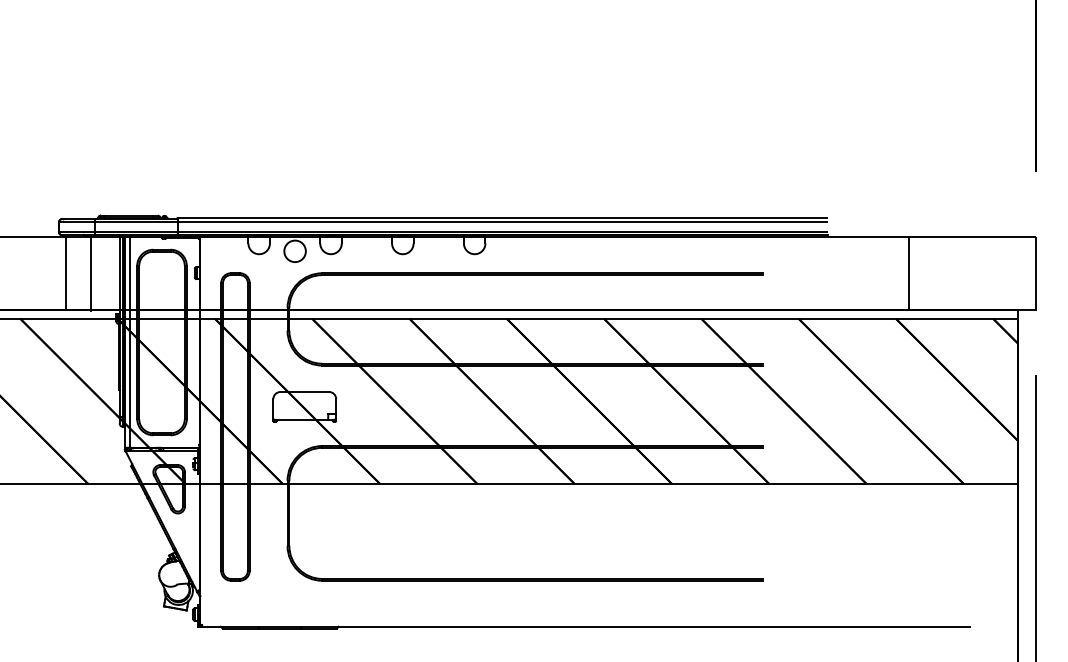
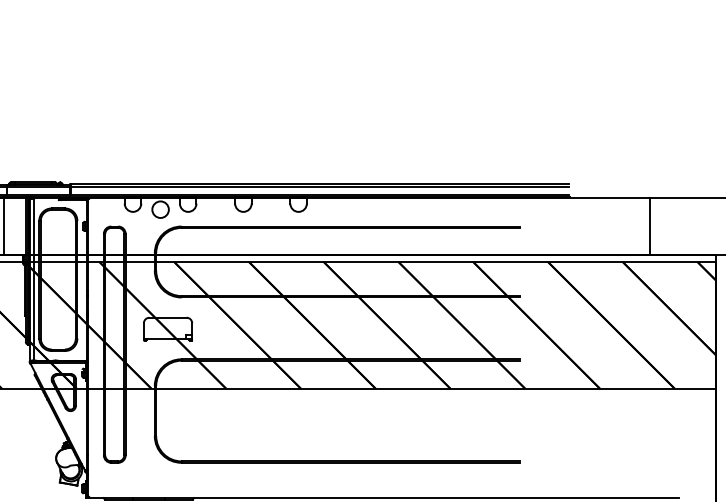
line: (909, 273) -> (649, 226), moved

